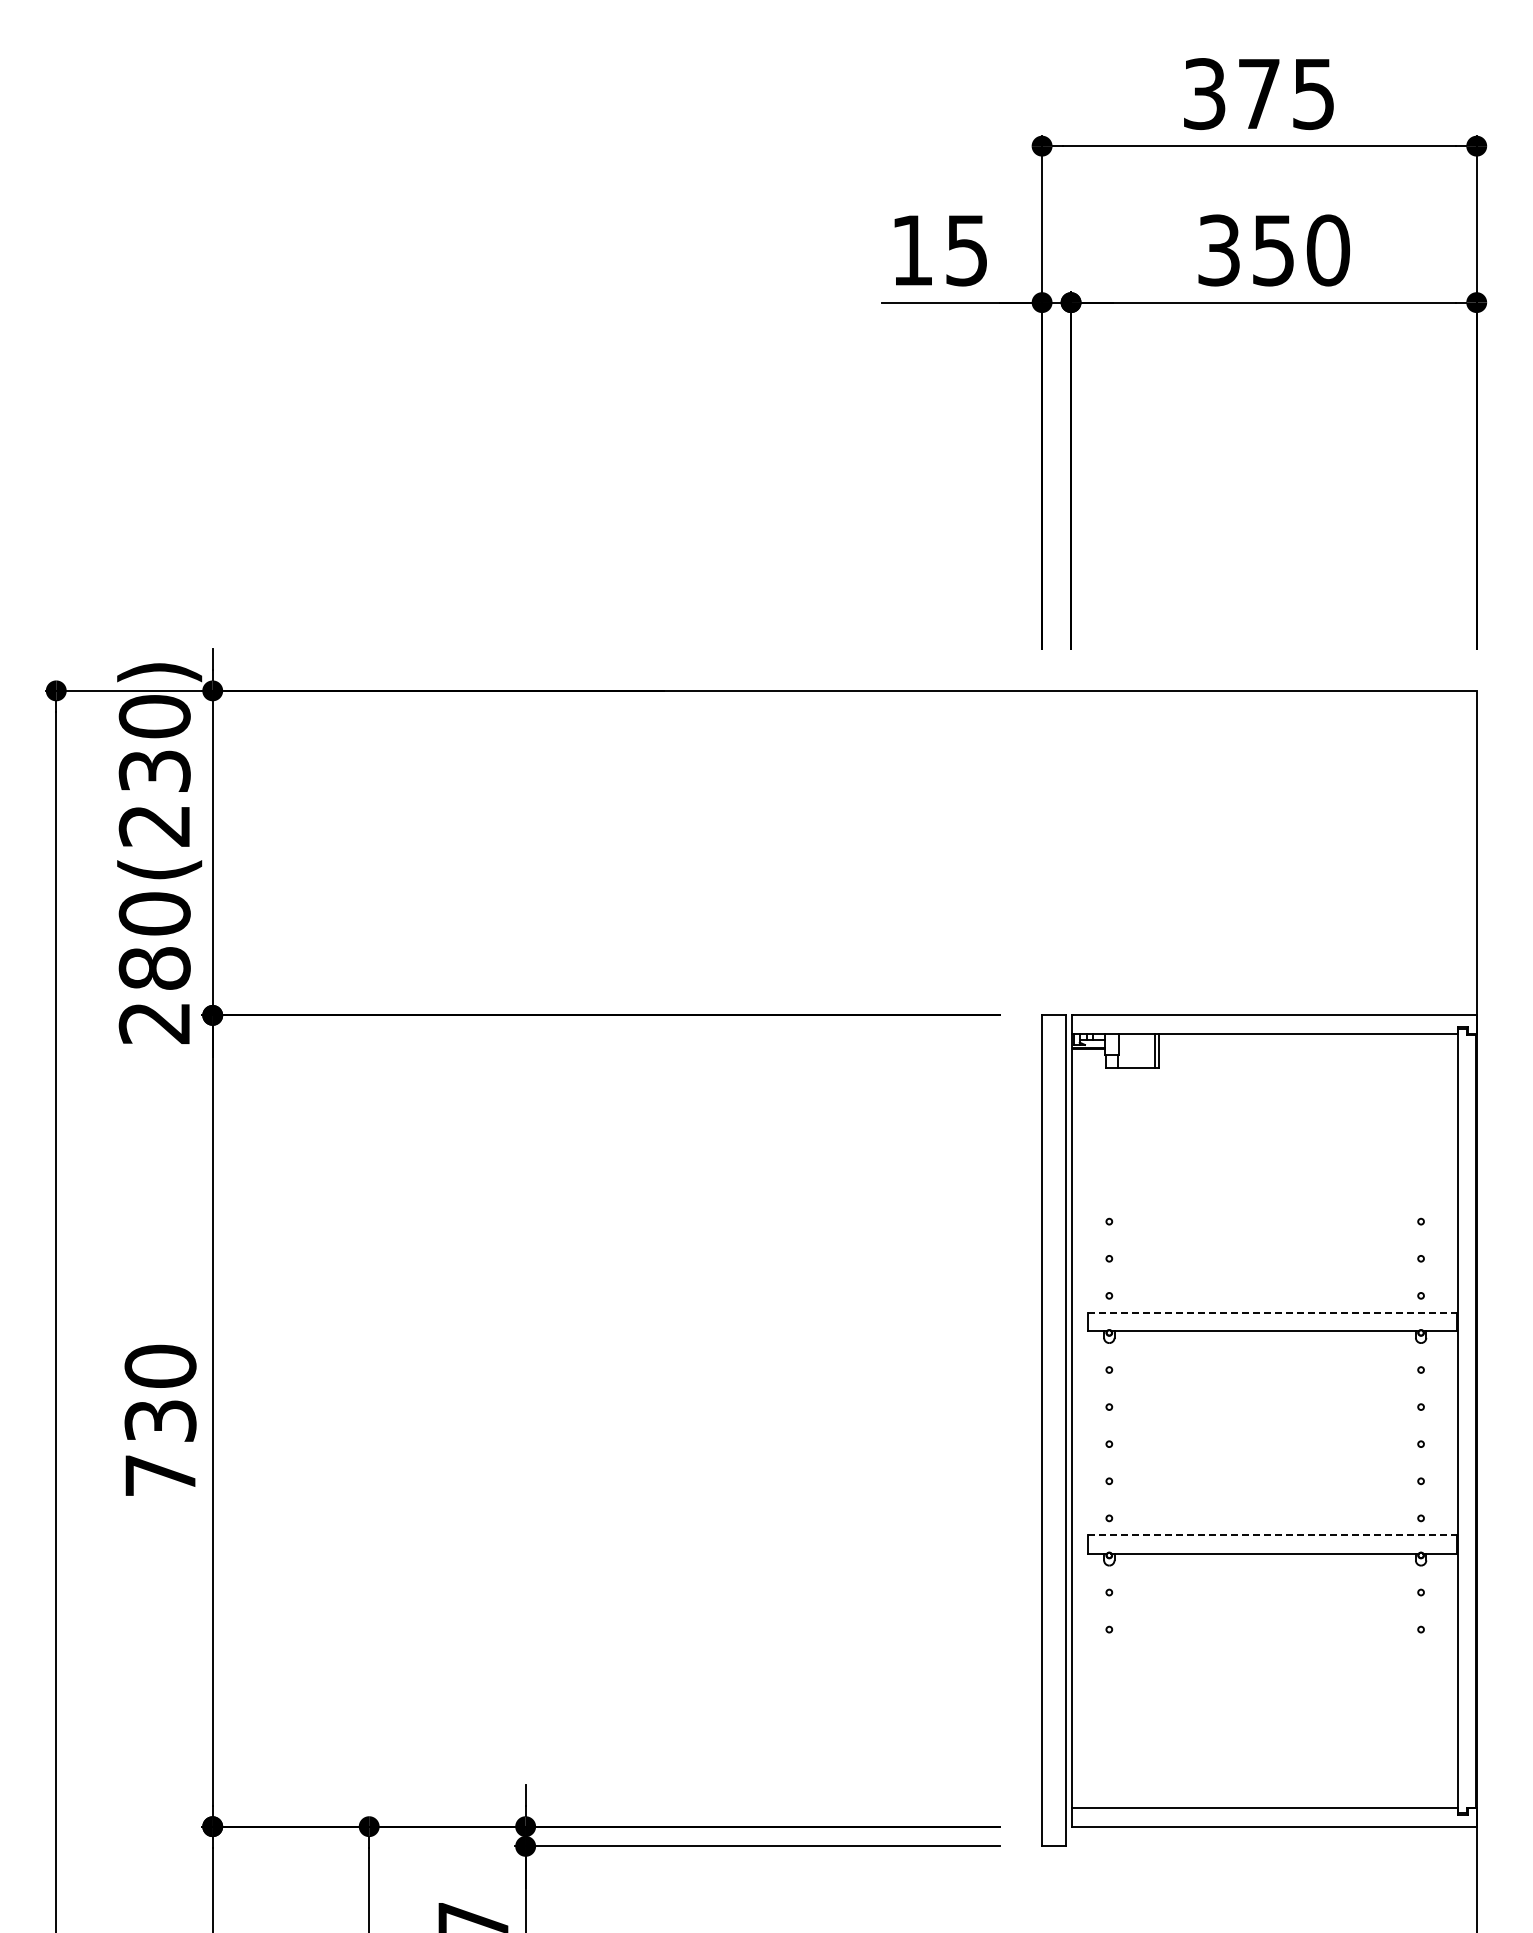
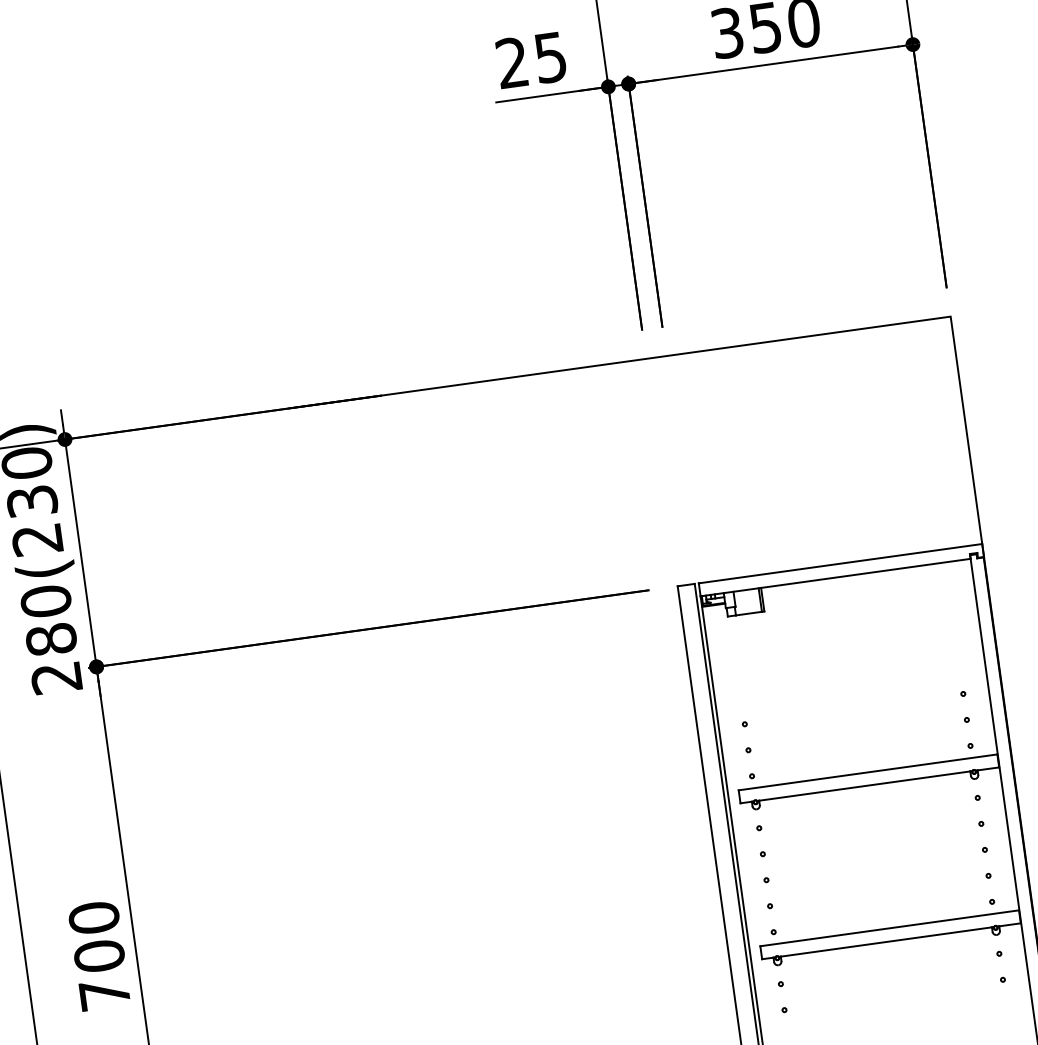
text: (911, 249) -> (511, 62), 15 -> 25
line: (1272, 1312) -> (868, 772), dashed -> solid
text: (160, 1420) -> (99, 955), 730 -> 700
line: (1272, 1535) -> (889, 928), dashed -> solid

